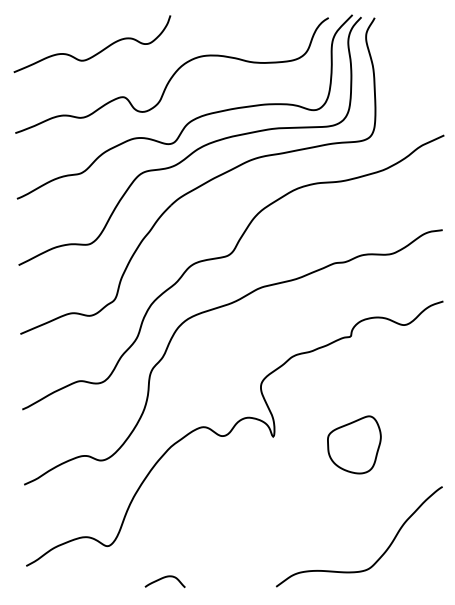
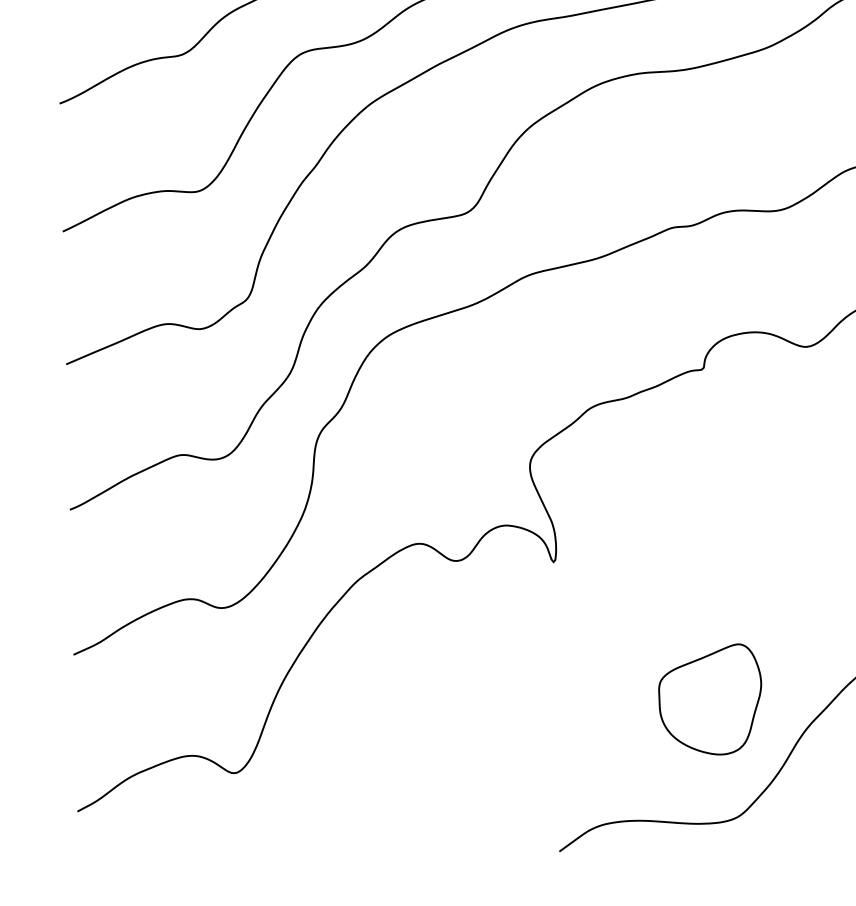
part: (354, 444) -> (710, 698), moved
curve: (162, 579) -> (340, 837), removed

